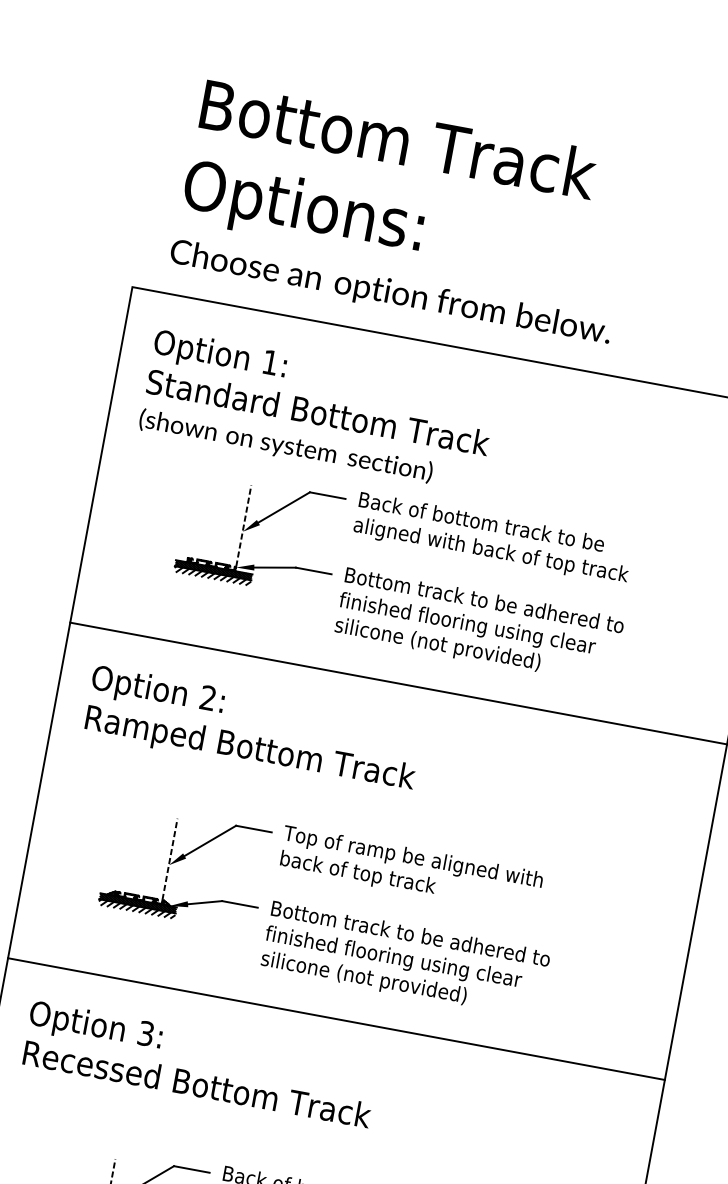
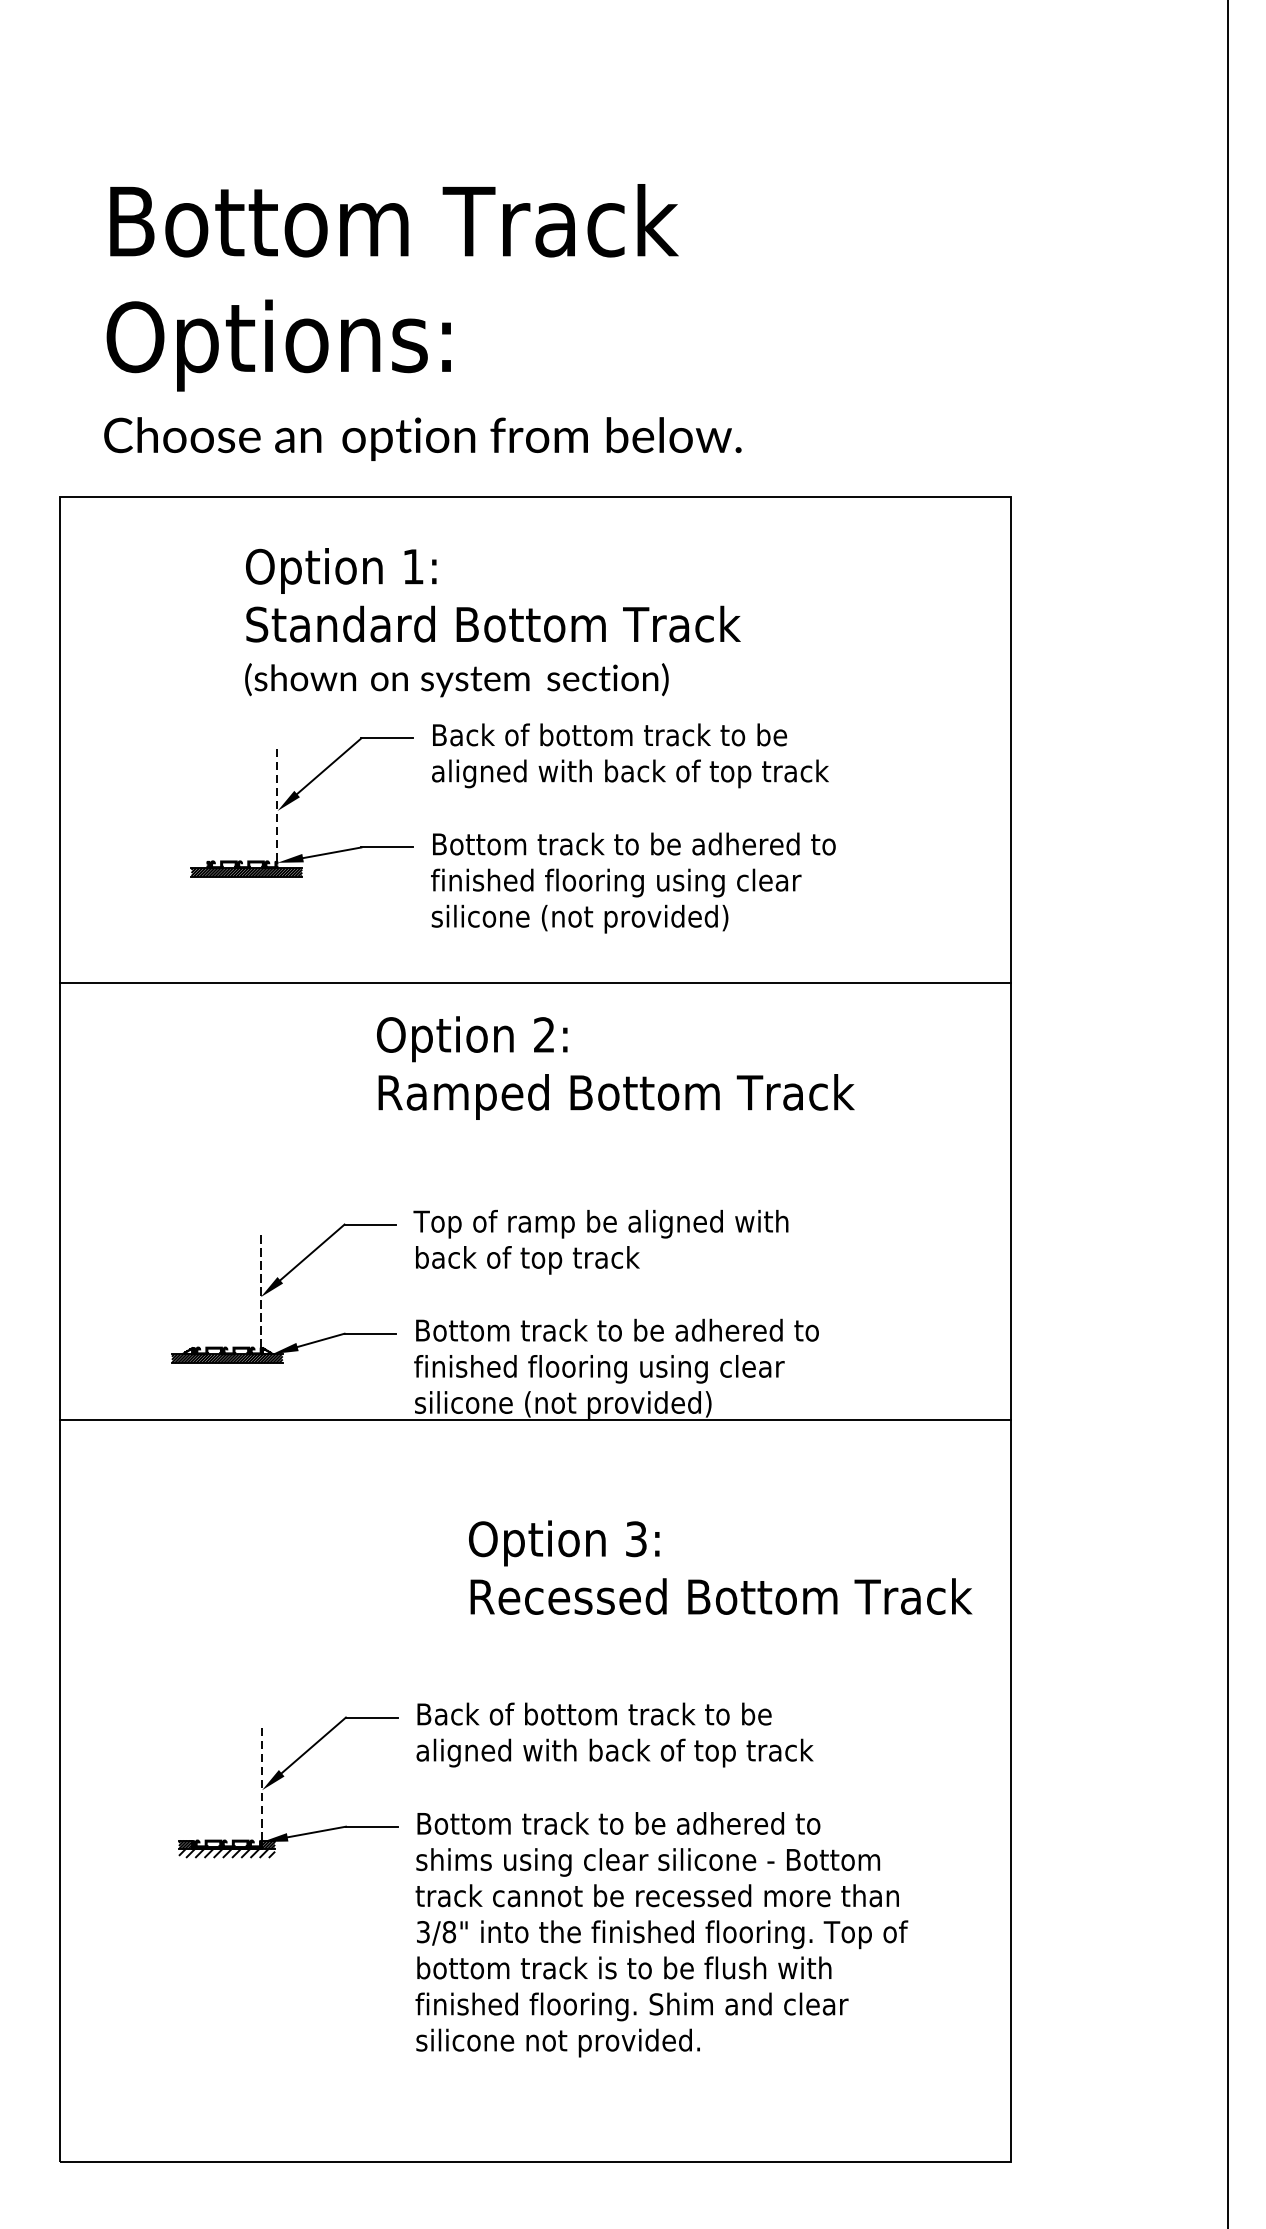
text: (317, 411) -> (492, 622), moved
hatch: (212, 575) -> (246, 880), removed
text: (253, 729) -> (615, 1067), moved
hatch: (136, 909) -> (226, 1367), removed
line: (336, 1019) -> (535, 1420), moved
text: (200, 1063) -> (720, 1567), moved

